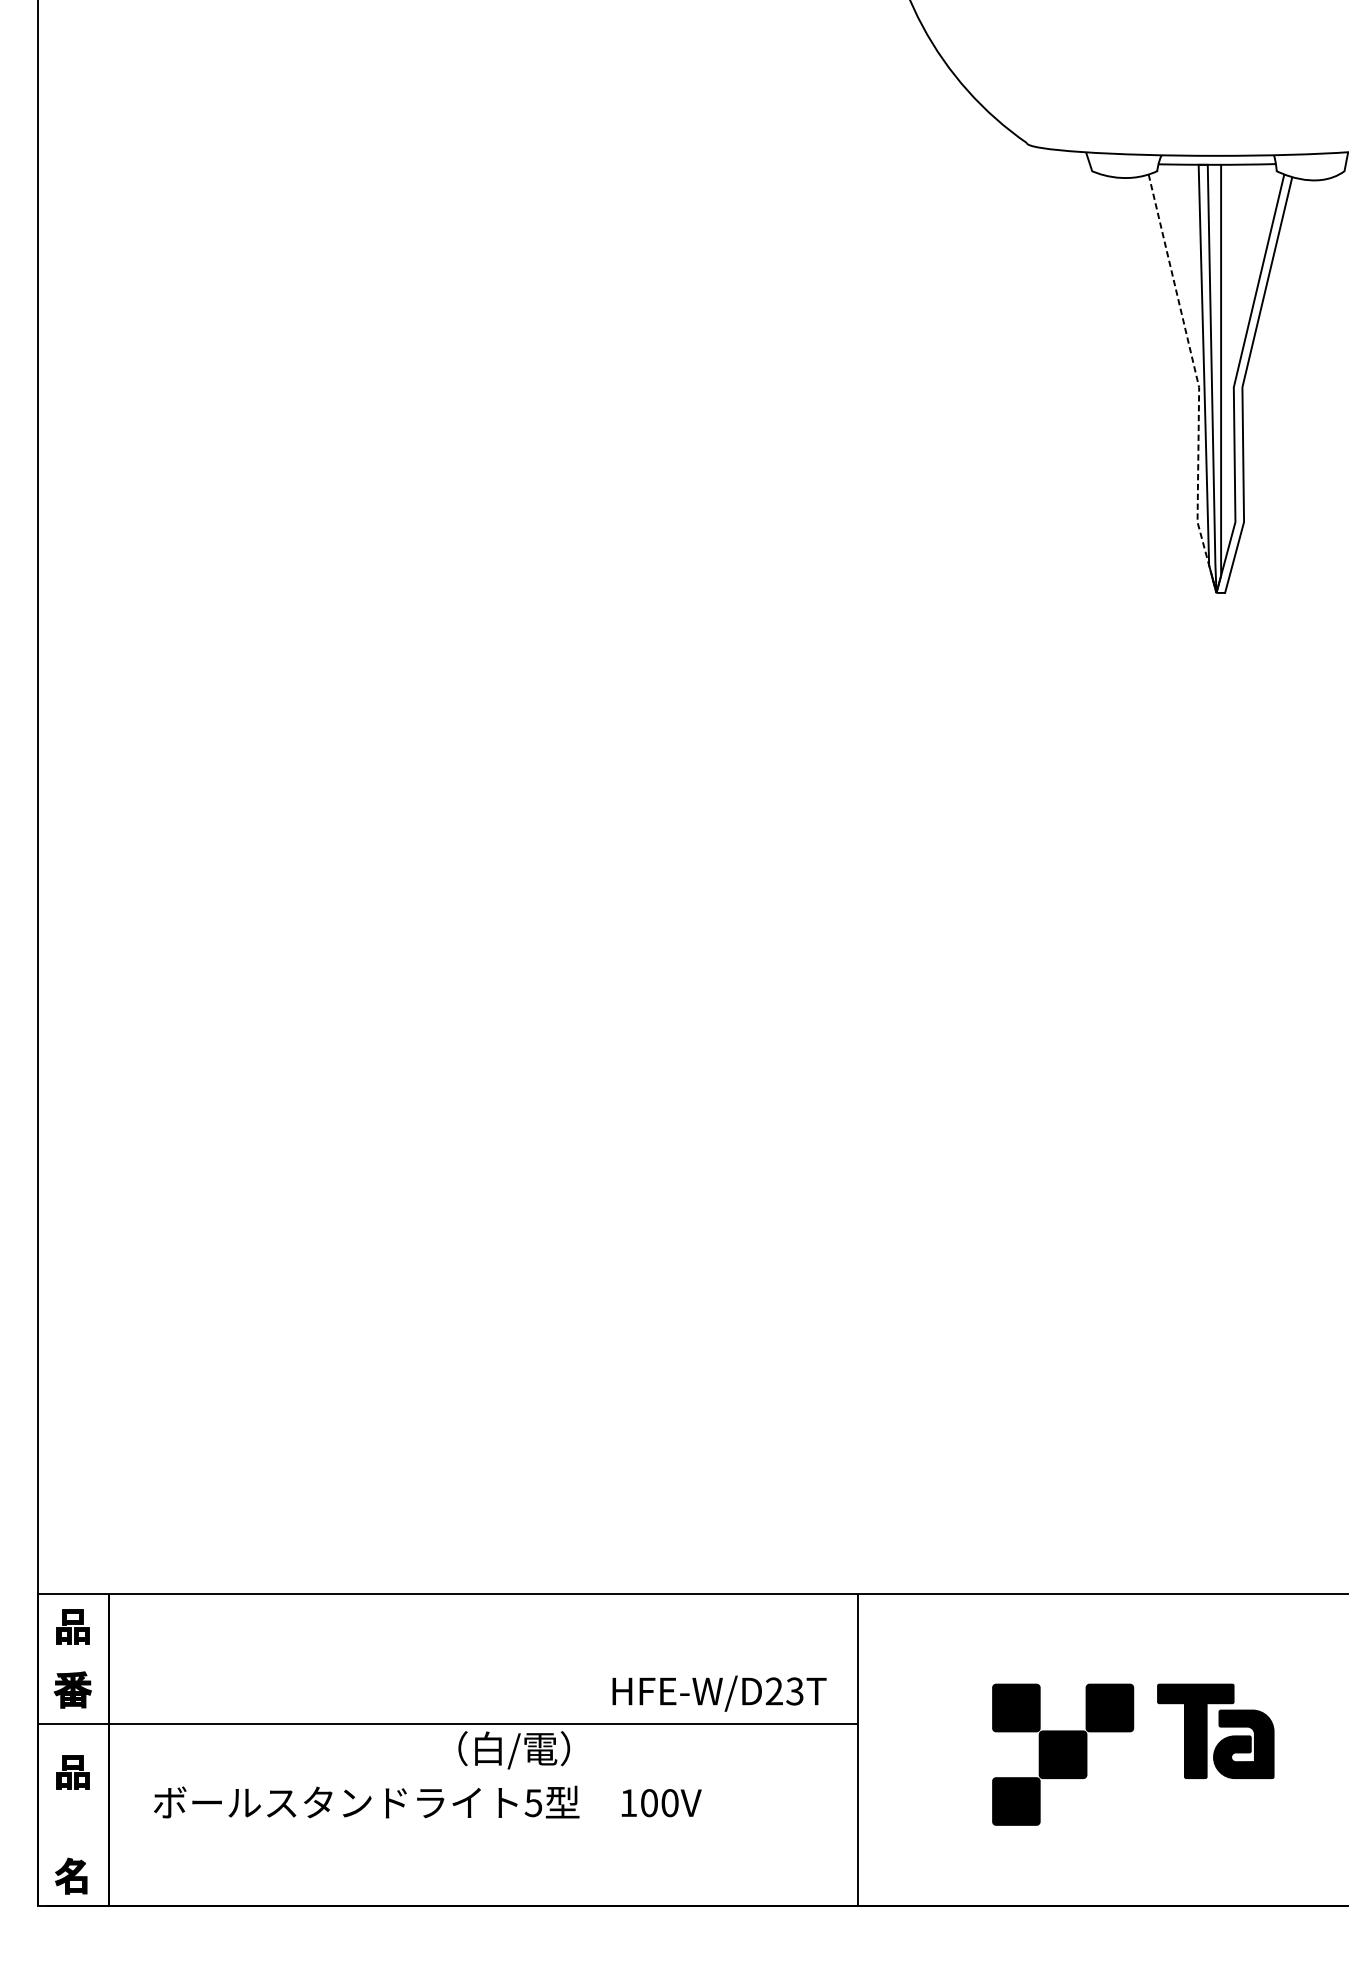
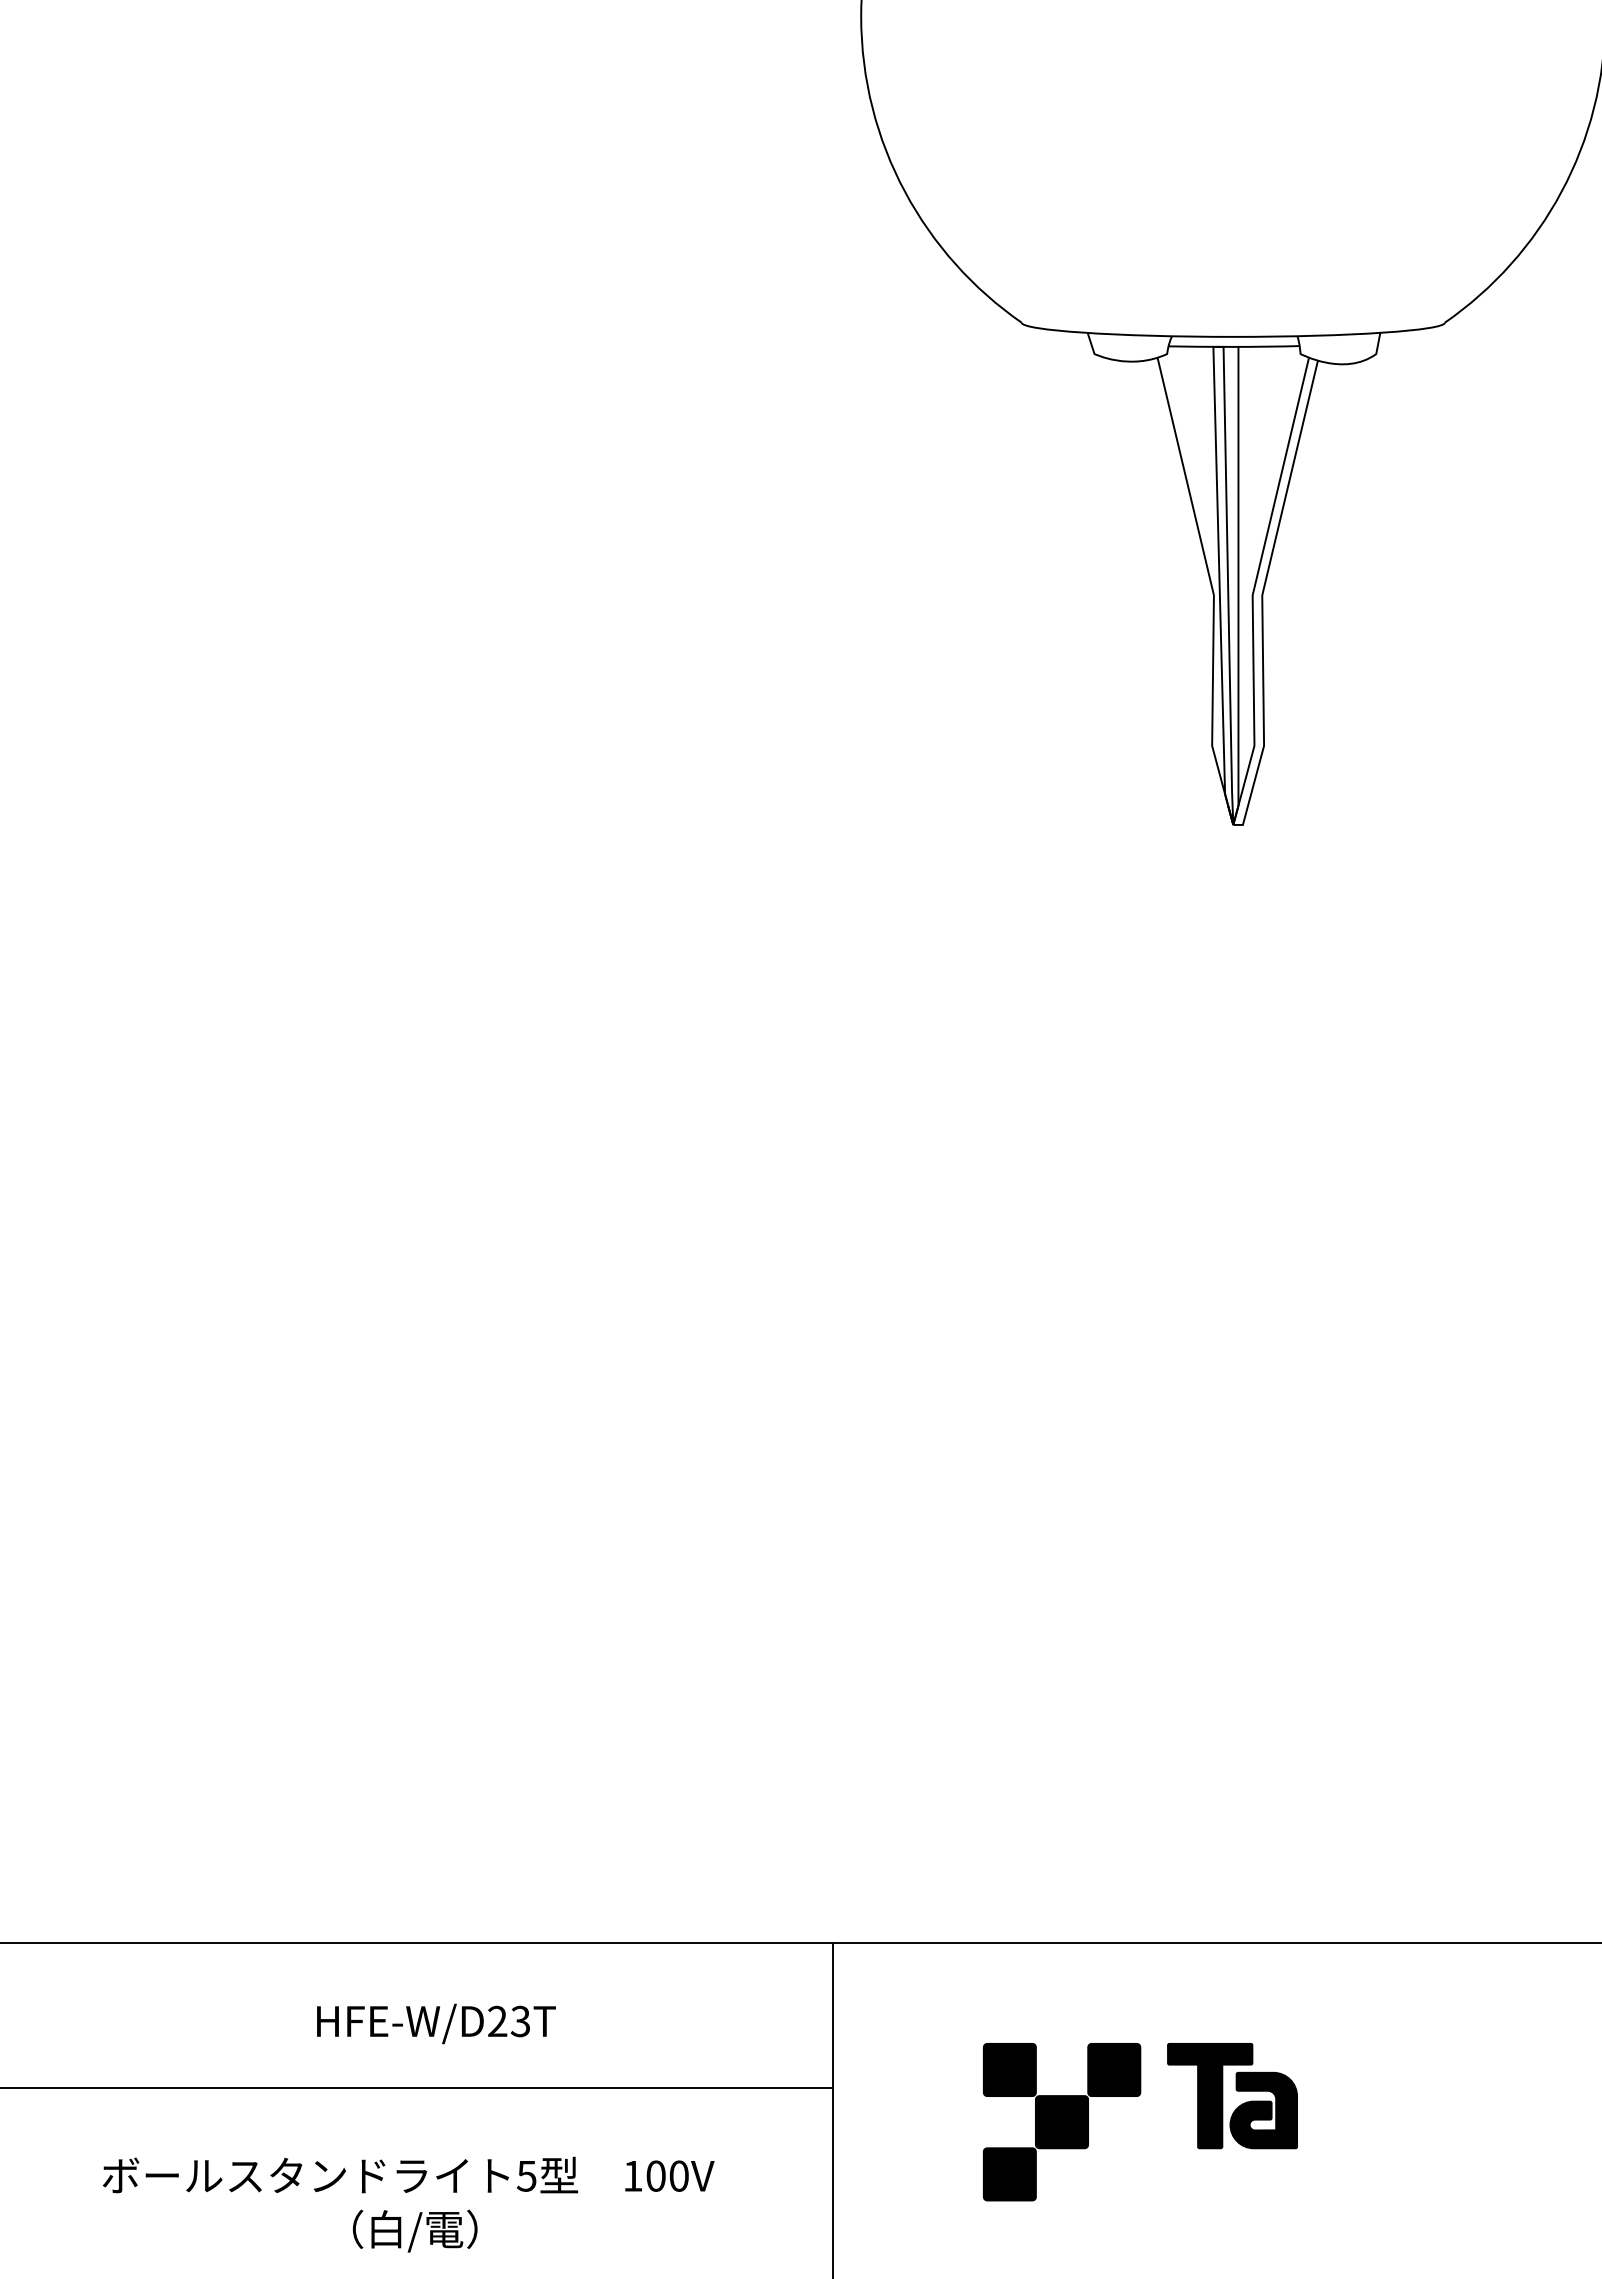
line: (1197, 382) -> (1212, 590), dashed -> solid
text: (719, 1693) -> (436, 2023), moved
text: (514, 1749) -> (415, 2230), moved
text: (427, 1801) -> (408, 2174), moved

